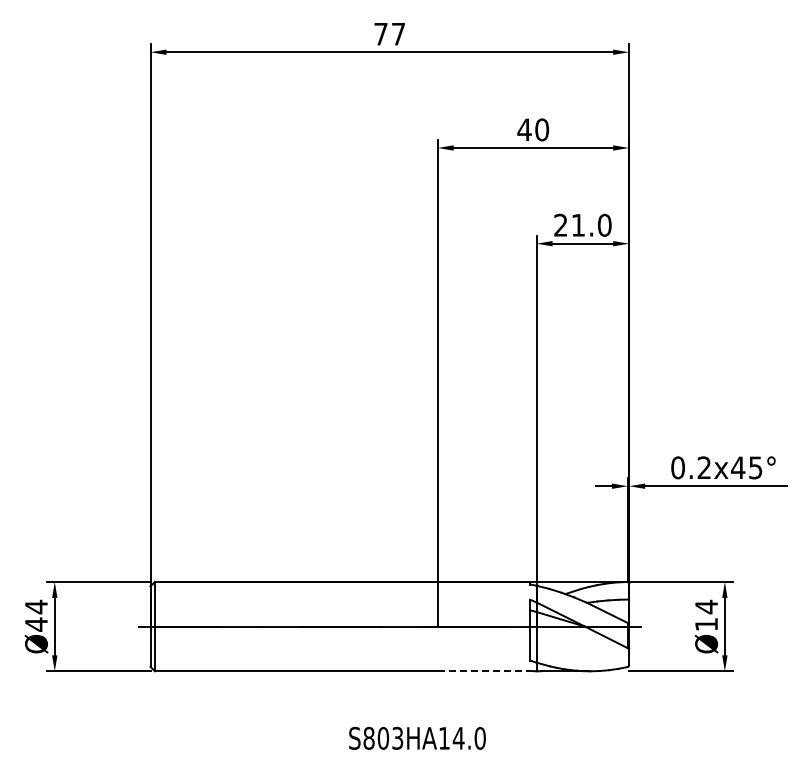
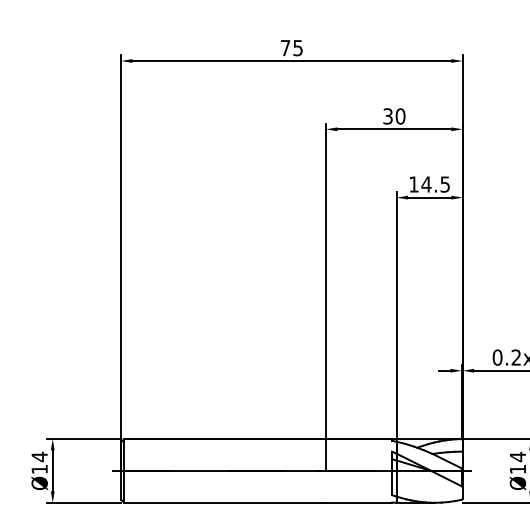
text: (398, 34) -> (298, 48), 77 -> 75
text: (524, 129) -> (387, 116), 40 -> 30
text: (582, 224) -> (429, 183), 21.0 -> 14.5
text: (36, 624) -> (39, 469), Ø44 -> Ø14
line: (484, 671) -> (359, 502), dashed -> solid

